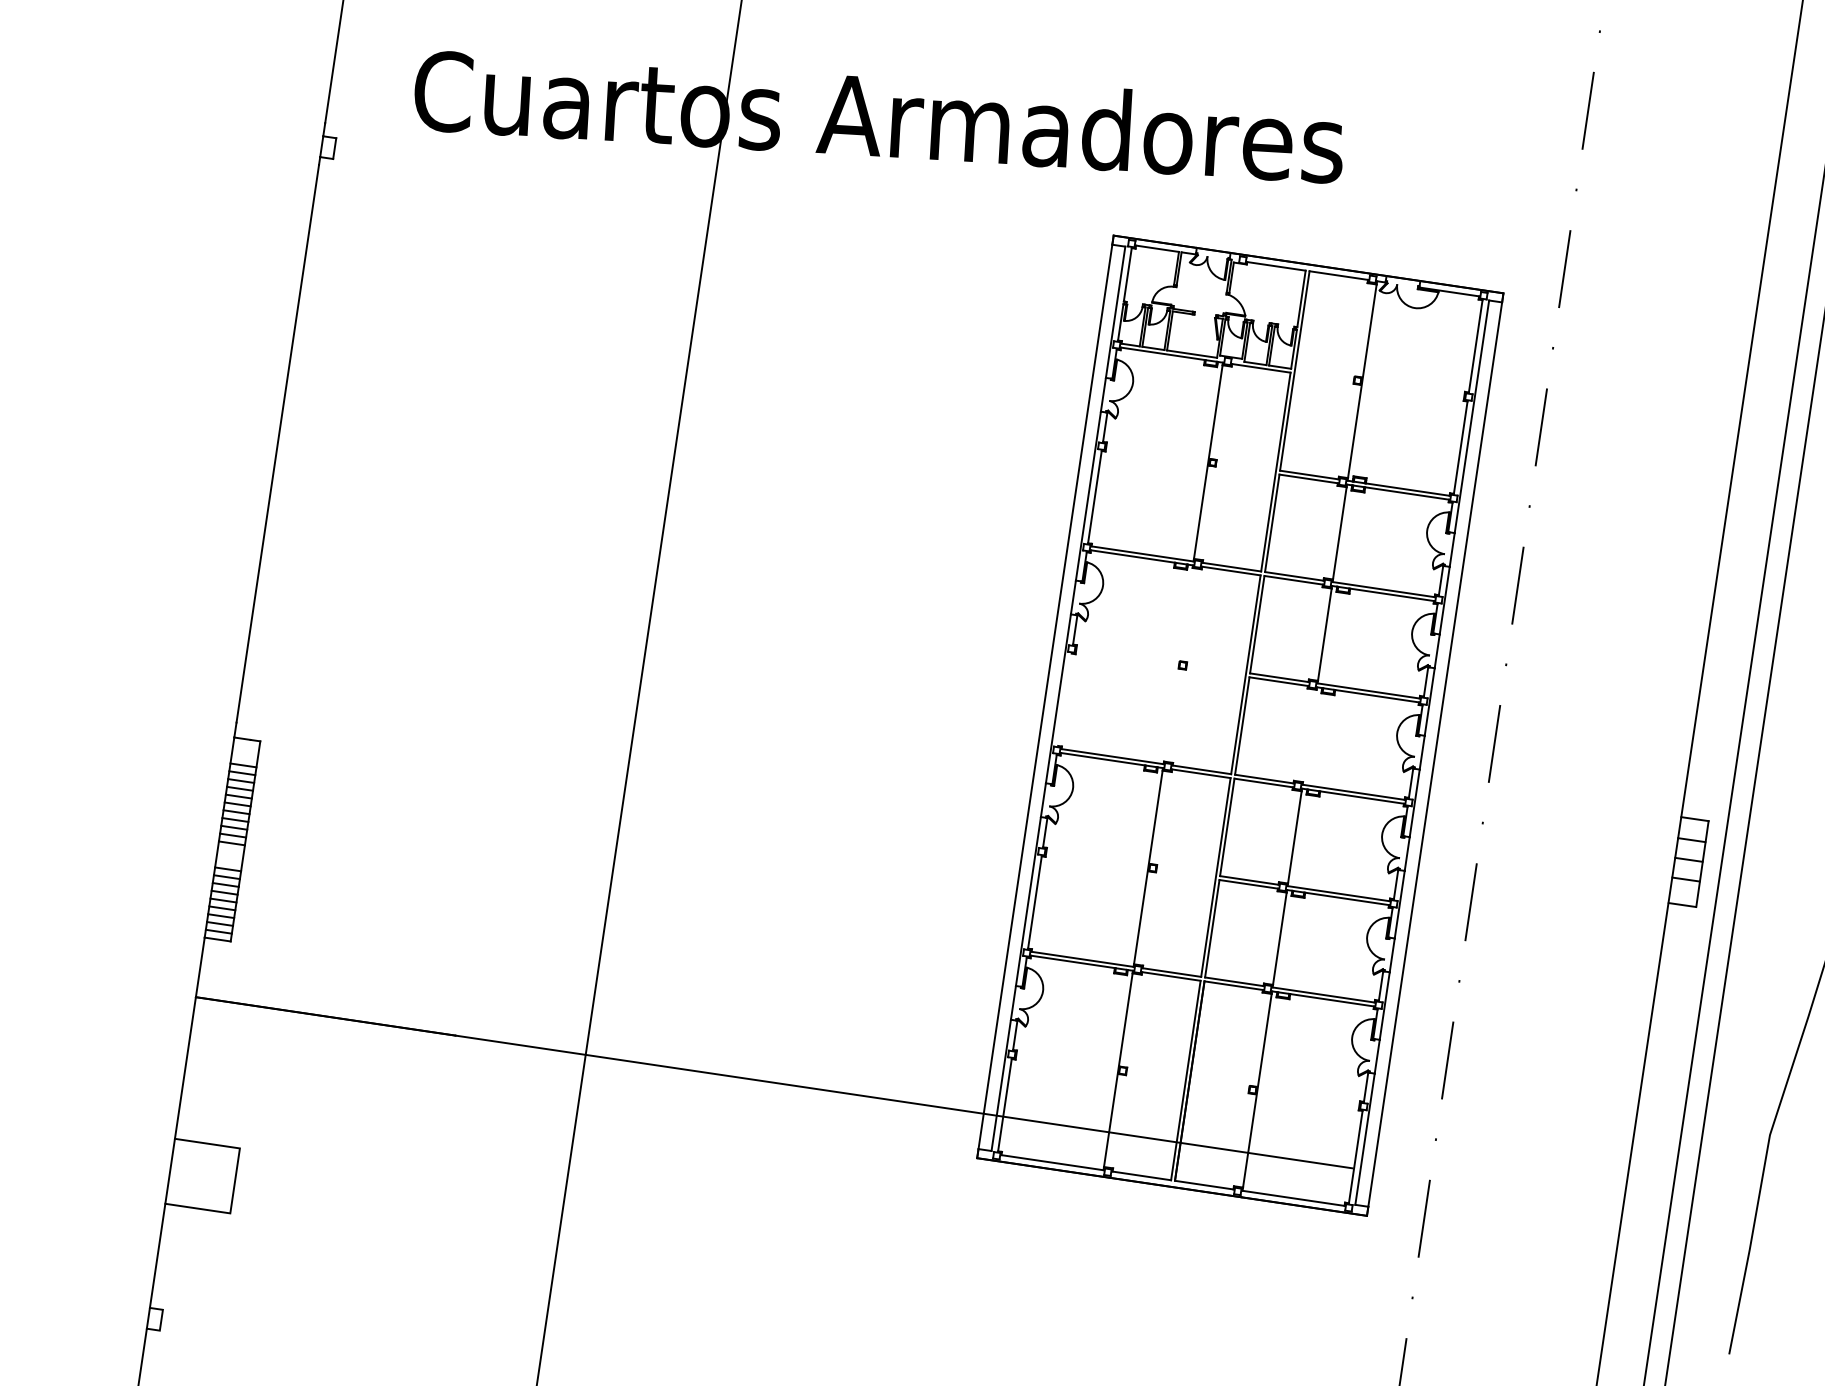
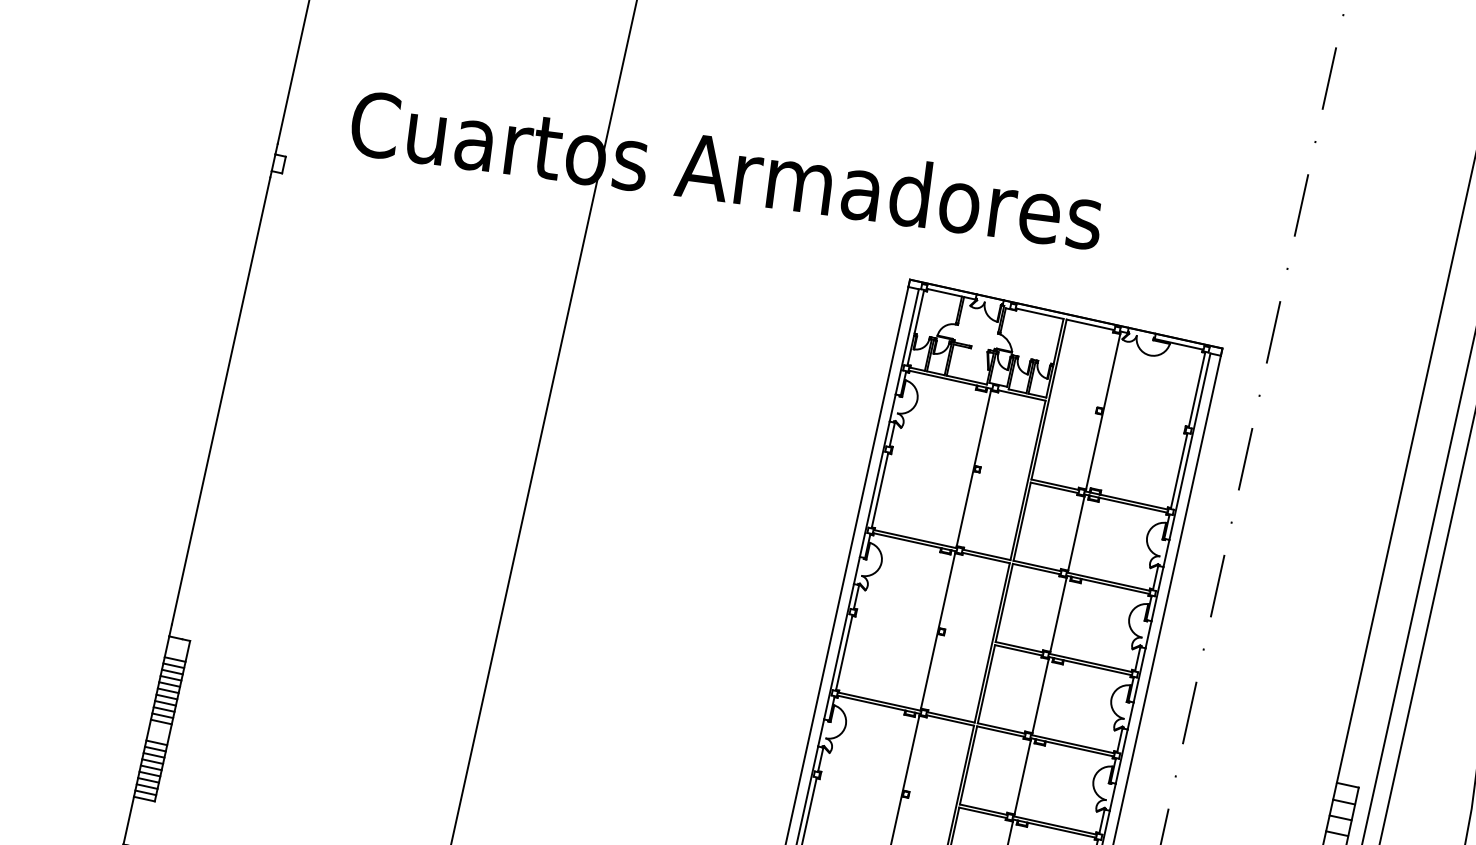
line: (1177, 664) -> (937, 630), added
line: (1064, 699) -> (843, 652), added
line: (1309, 735) -> (1040, 695), added

